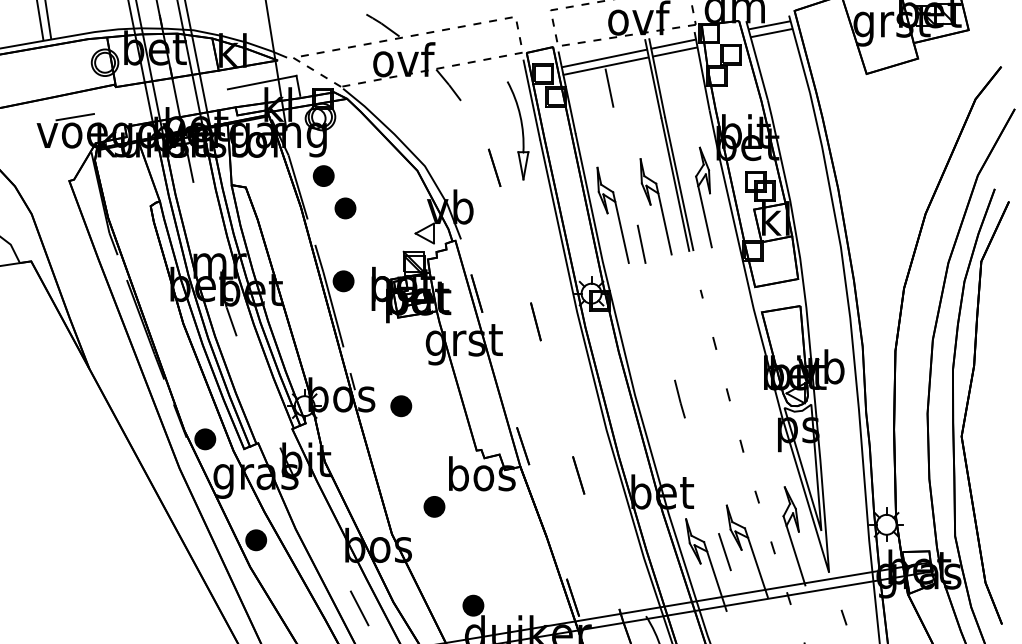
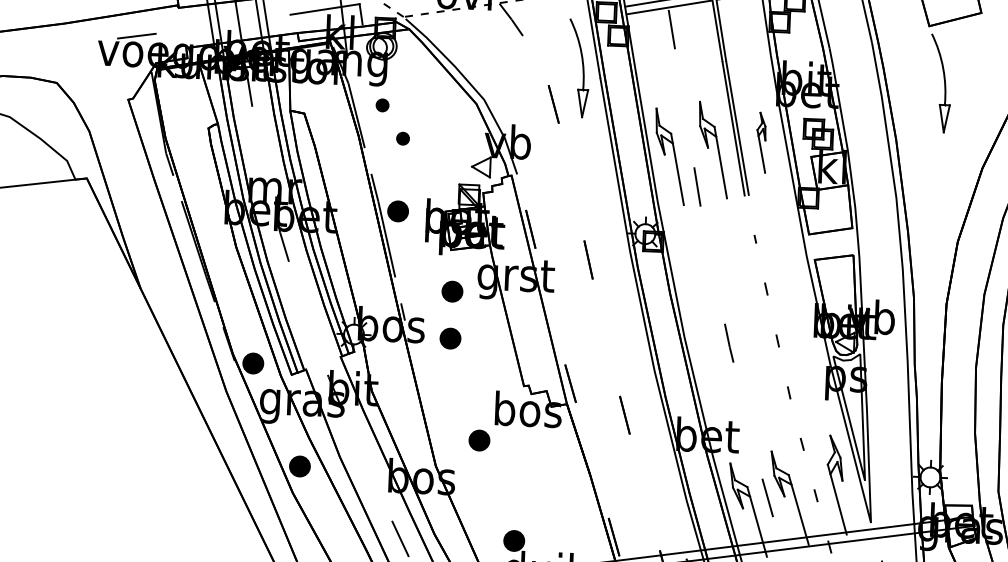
part: (879, 130) -> (939, 83), added
part: (323, 175) -> (382, 104), size x0.6
part: (703, 197) -> (761, 142), size x0.6
part: (345, 208) -> (403, 138), size x0.6
part: (401, 359) -> (452, 291), added

